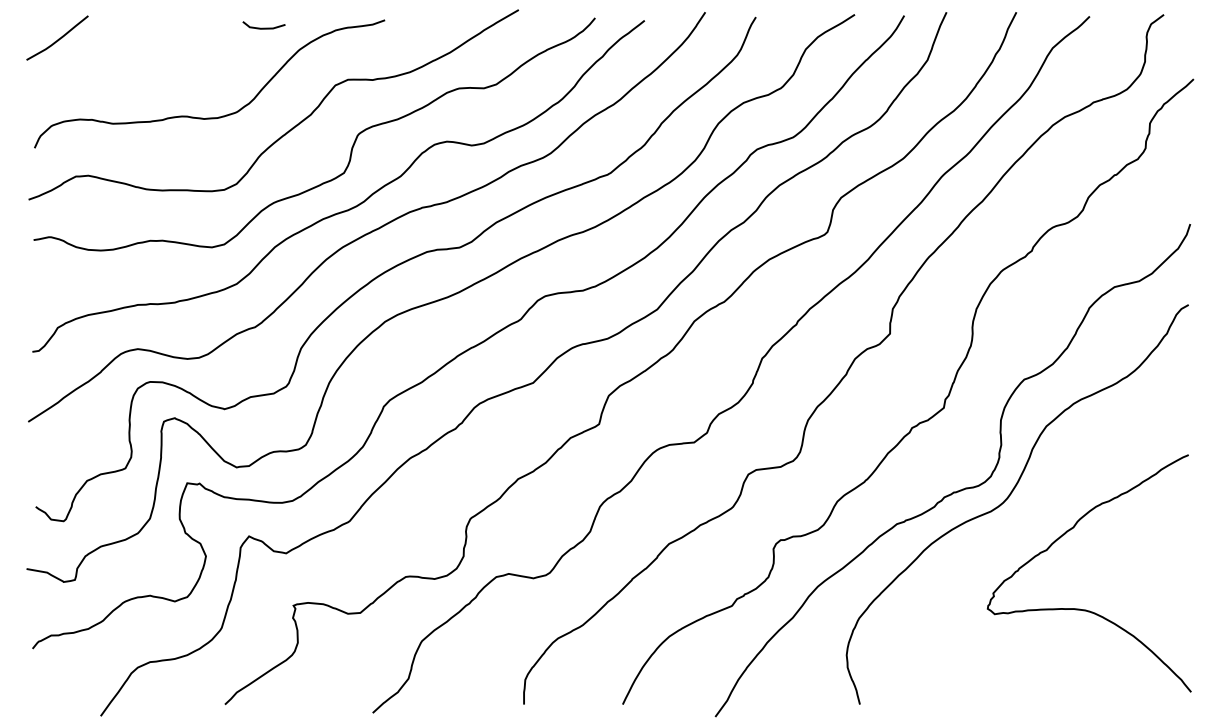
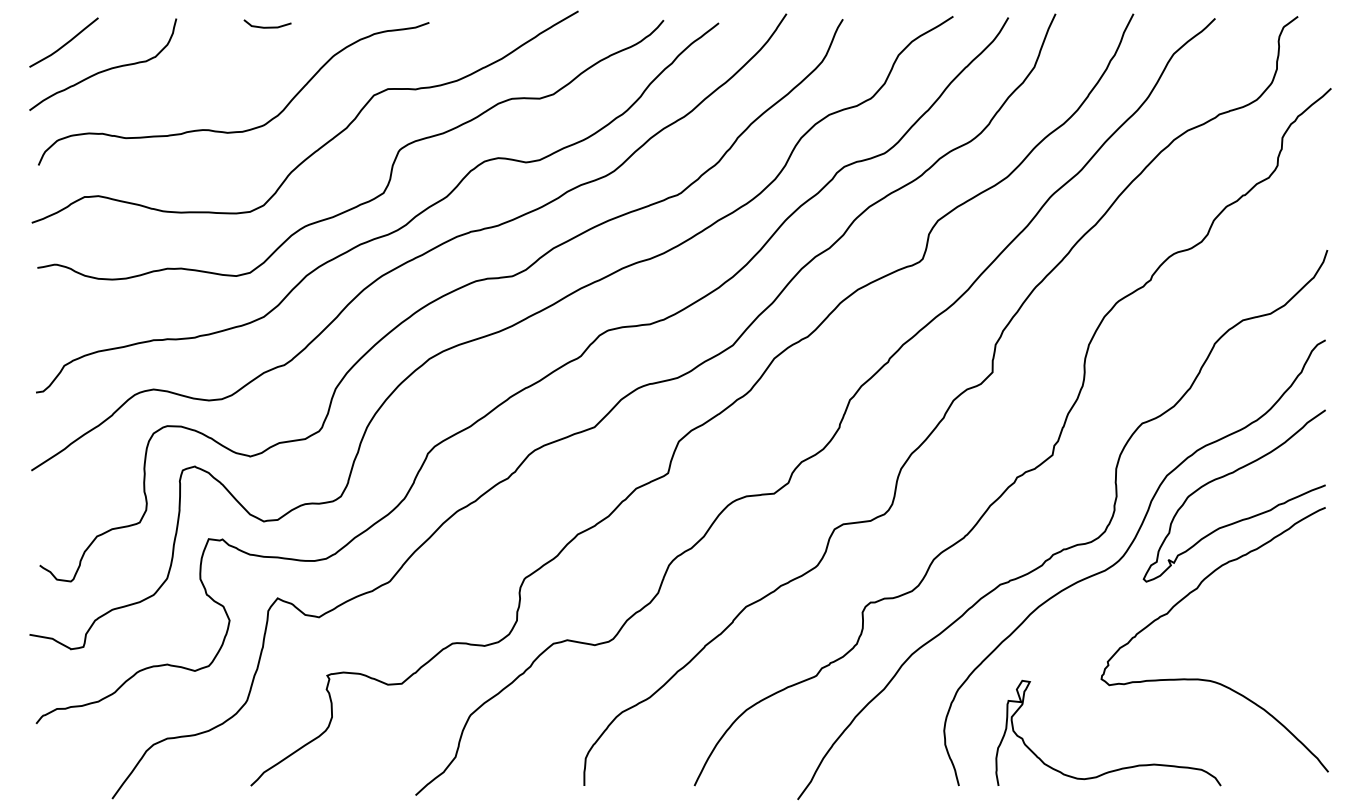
curve: (263, 27) -> (266, 26), moved
curve: (95, 61) -> (106, 68), added
curve: (1101, 426) -> (1228, 475), added
curve: (1000, 689) -> (1115, 769), added

